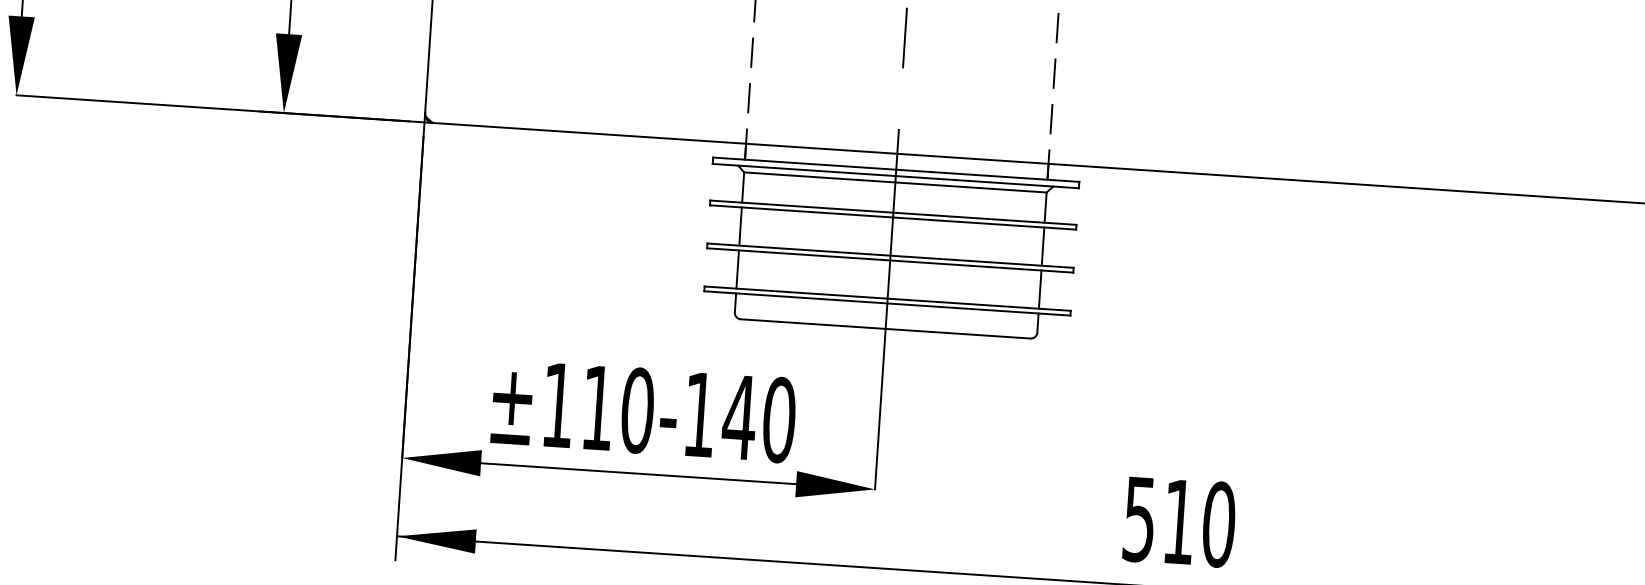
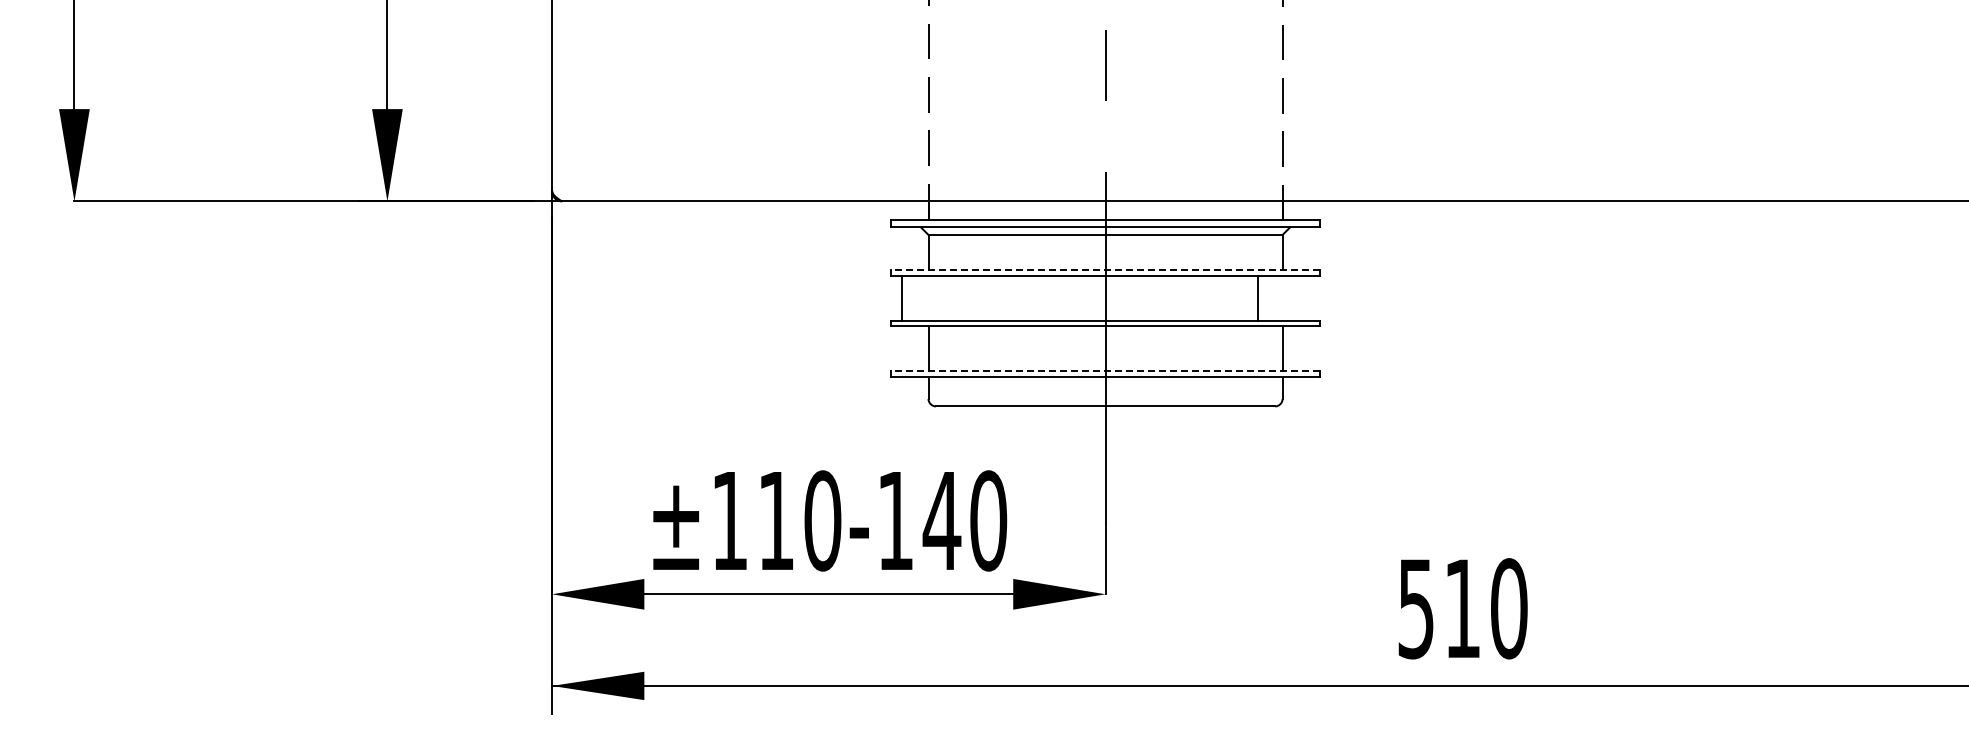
line: (893, 212) -> (1105, 270), solid -> dashed
line: (740, 225) -> (901, 297), moved
line: (1043, 245) -> (1257, 297), moved
line: (887, 298) -> (1105, 370), solid -> dashed

